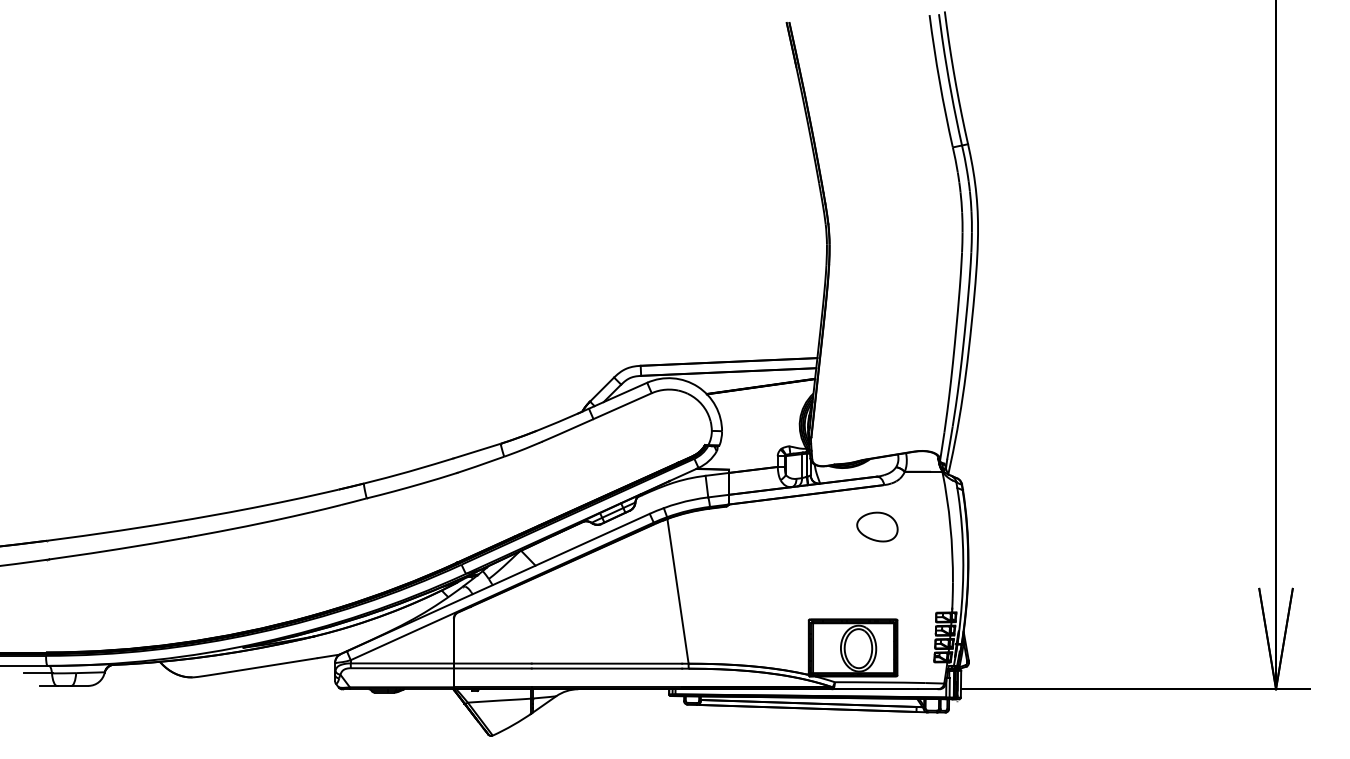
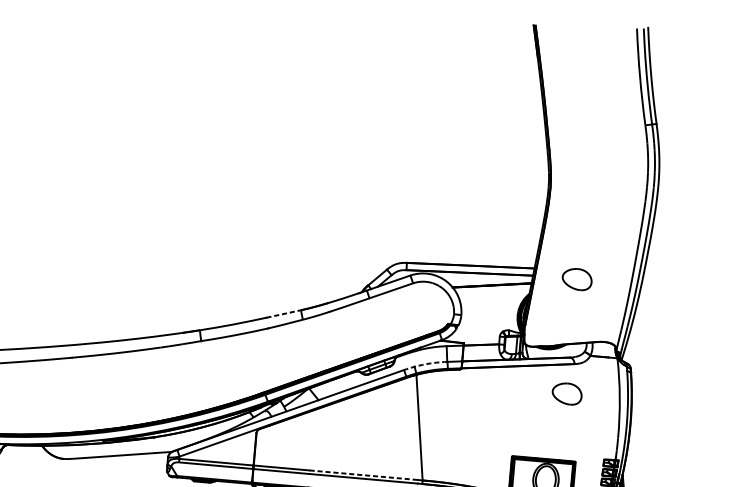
part: (877, 367) -> (577, 279), added
line: (478, 450) -> (284, 313), solid -> dashed
arc: (678, 503) -> (425, 364), solid -> dashed
line: (607, 663) -> (364, 475), solid -> dashed

